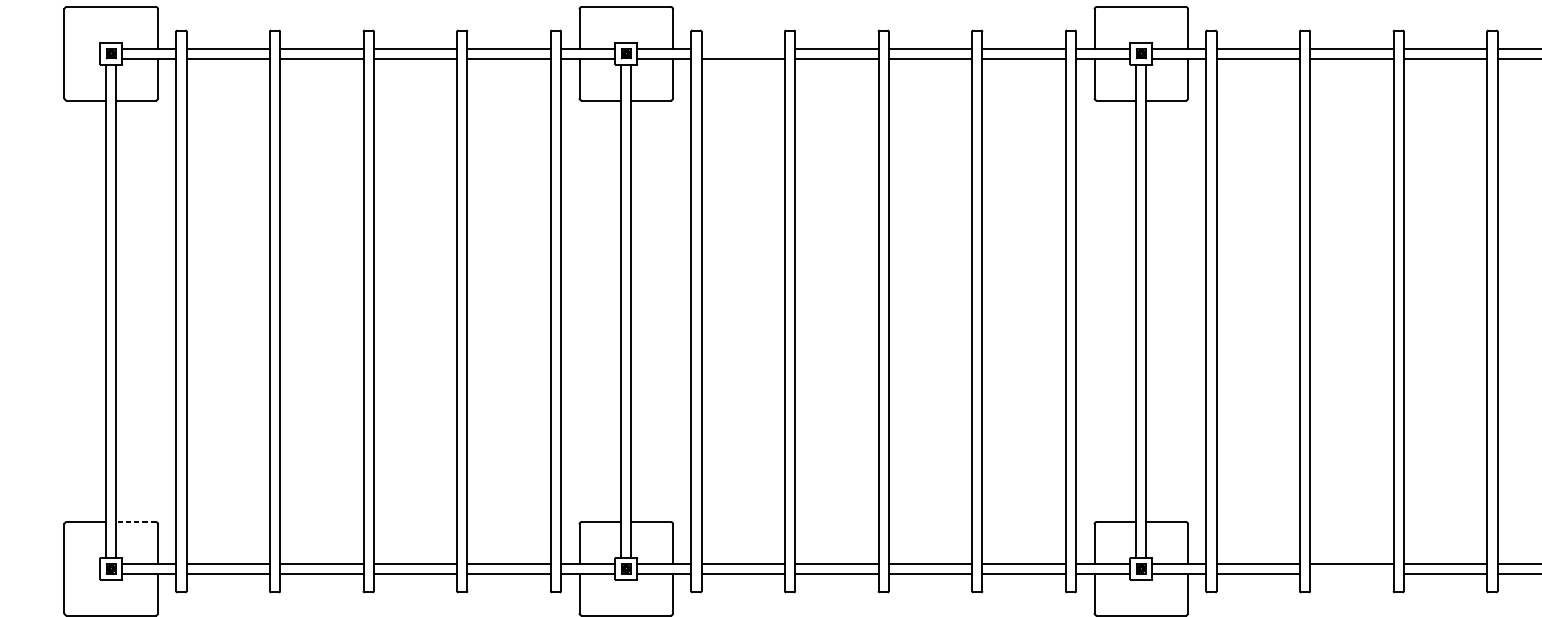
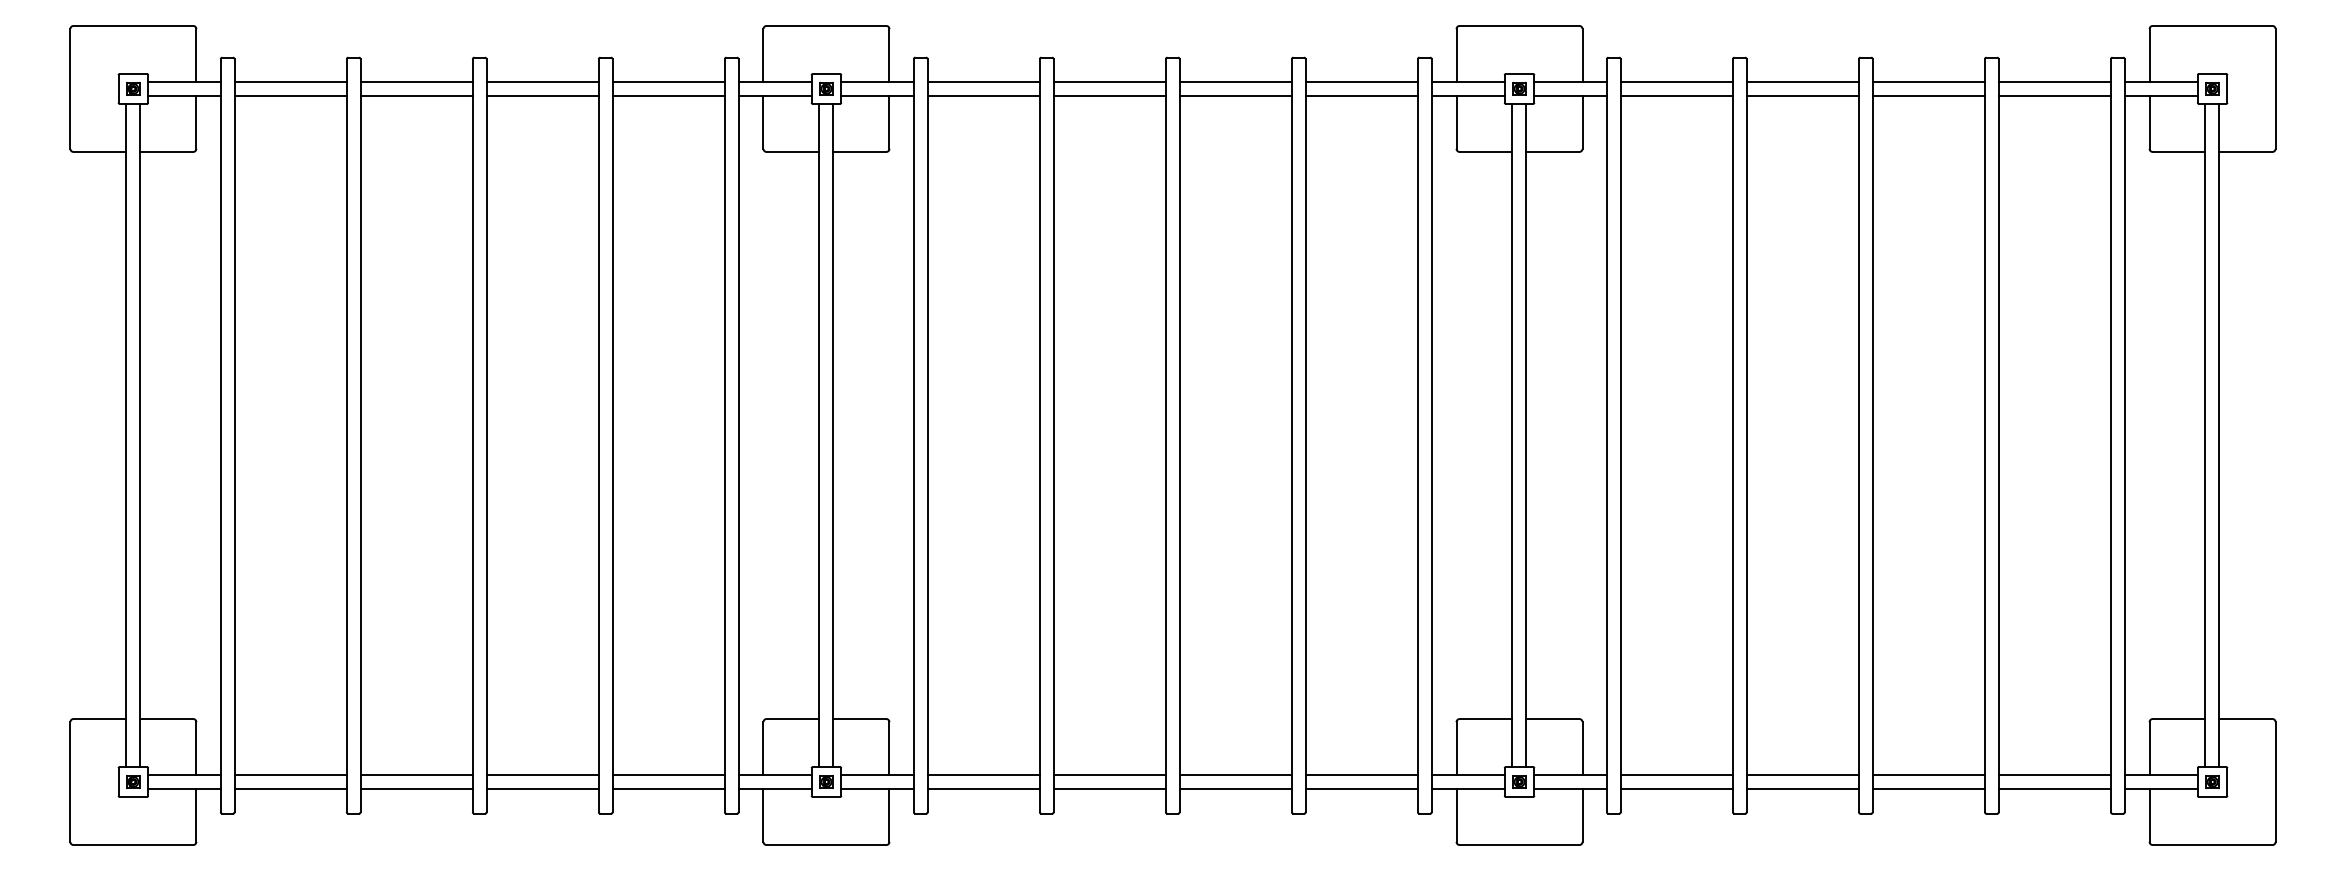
line: (743, 49) -> (983, 82), added
line: (135, 522) -> (166, 719), dashed -> solid
line: (1351, 574) -> (1802, 789), added

